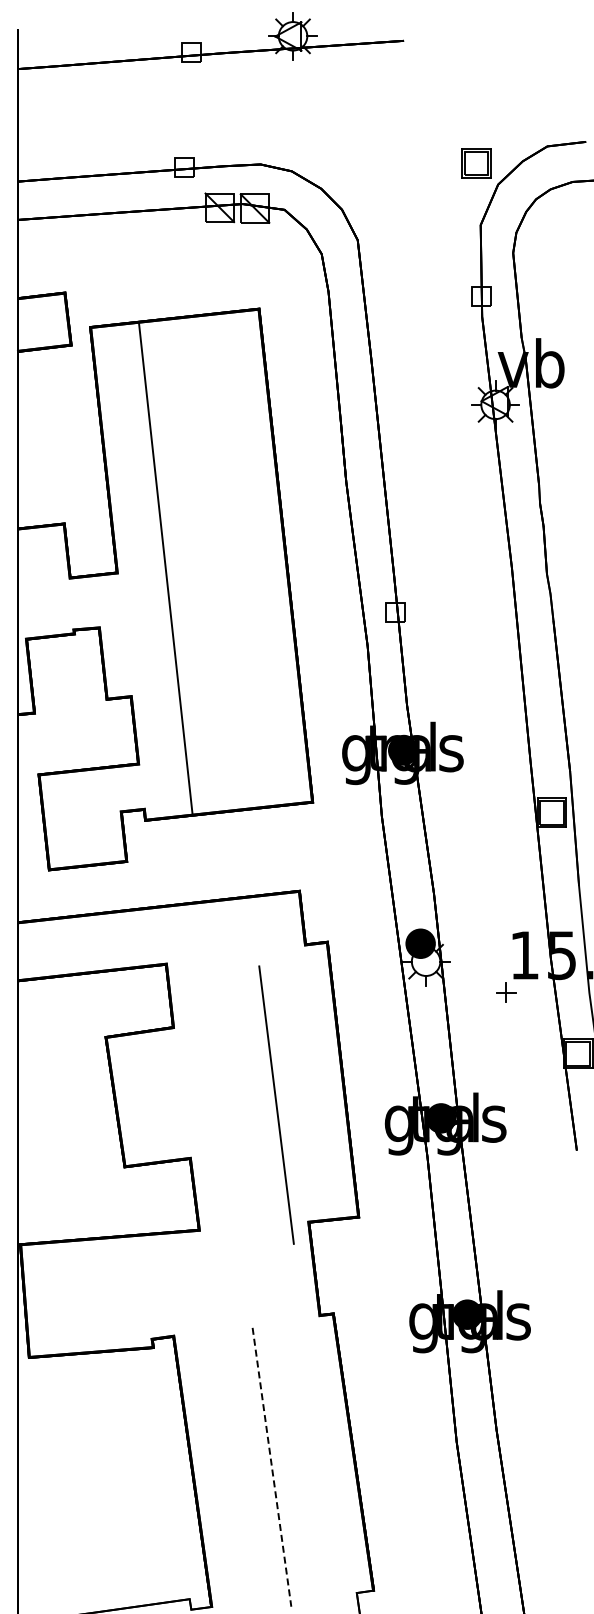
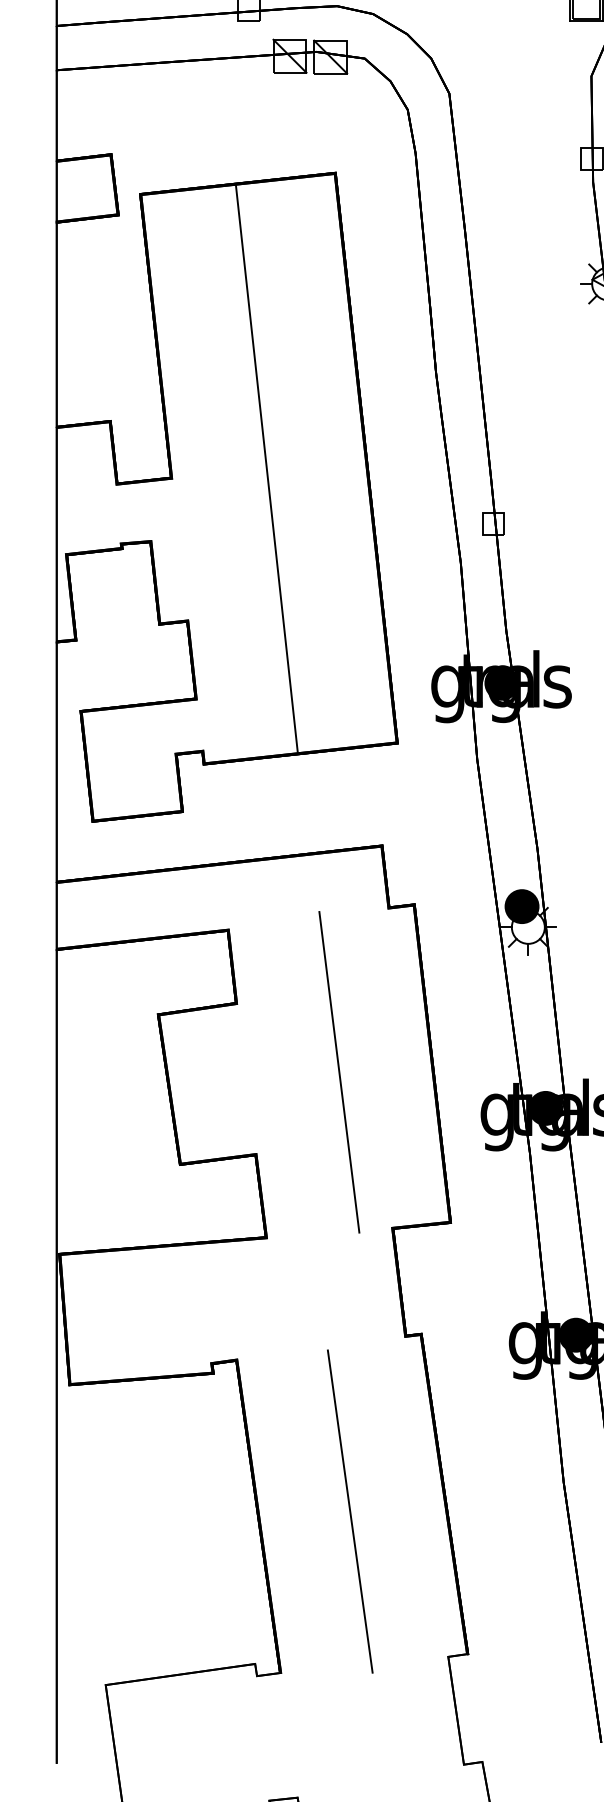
line: (165, 568) -> (266, 468), moved
line: (276, 1104) -> (339, 1071), moved
line: (271, 1467) -> (349, 1511), dashed -> solid

